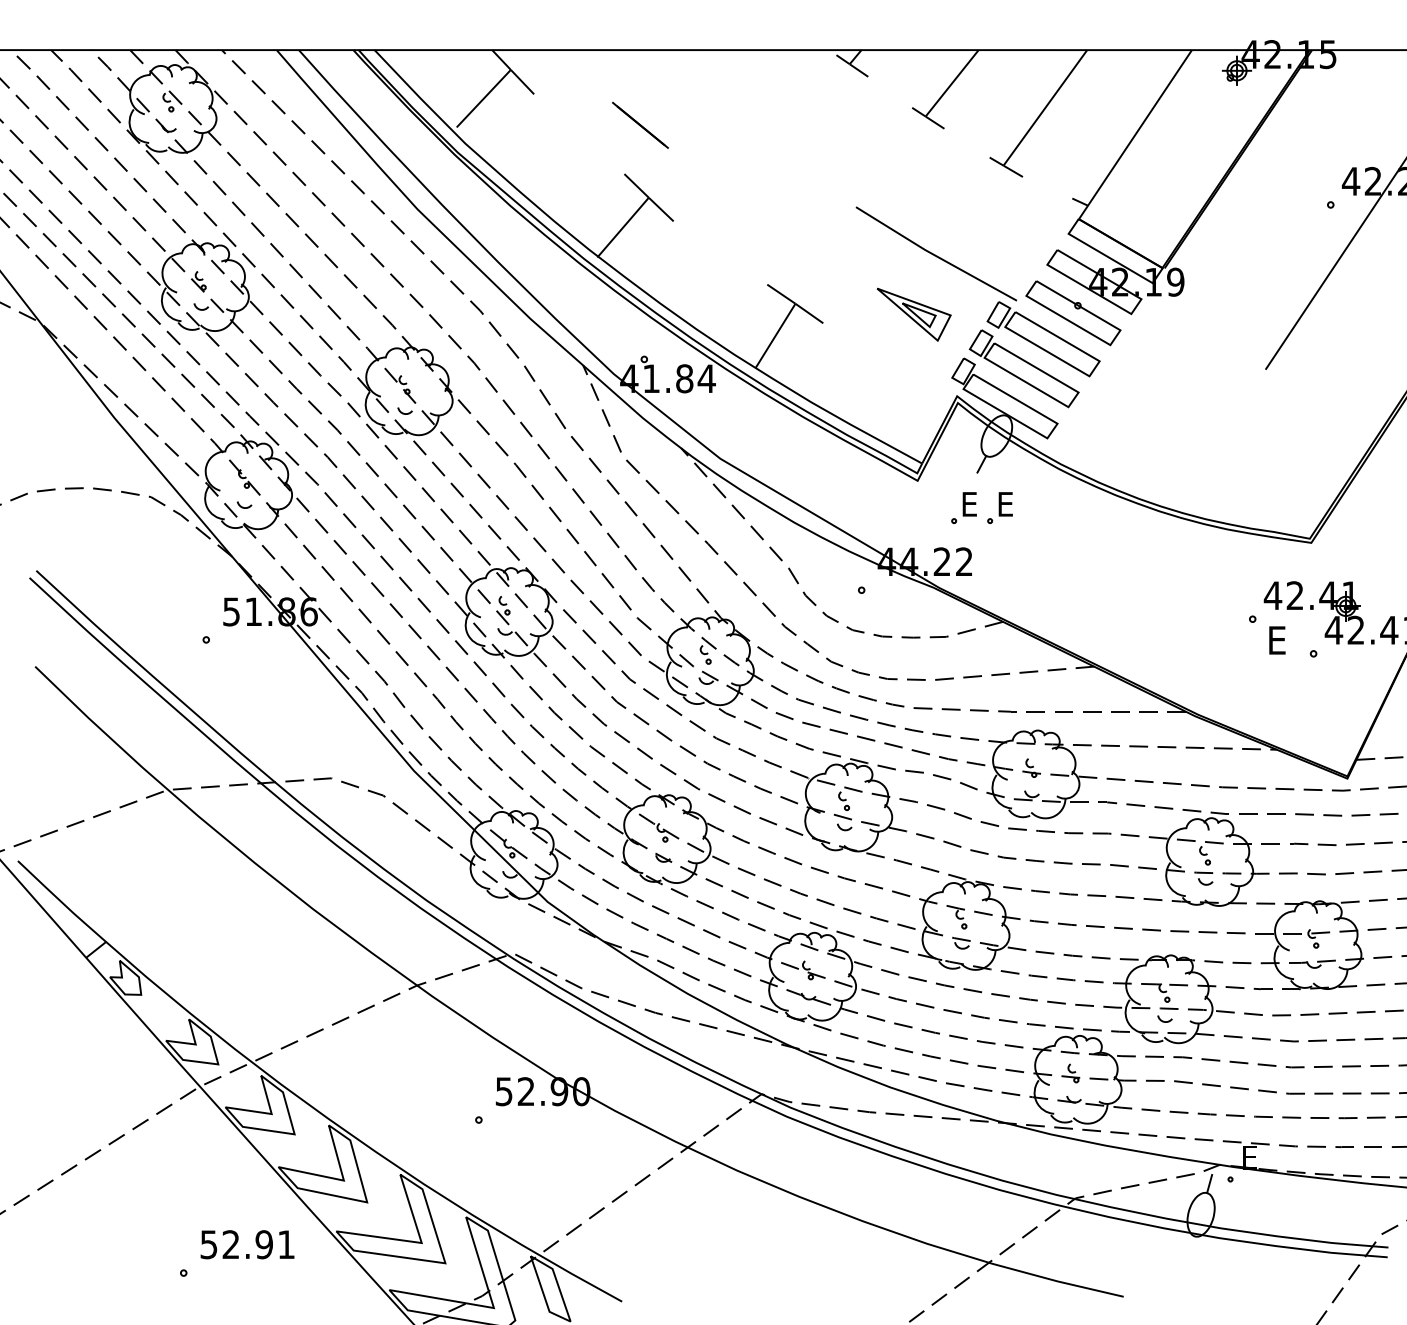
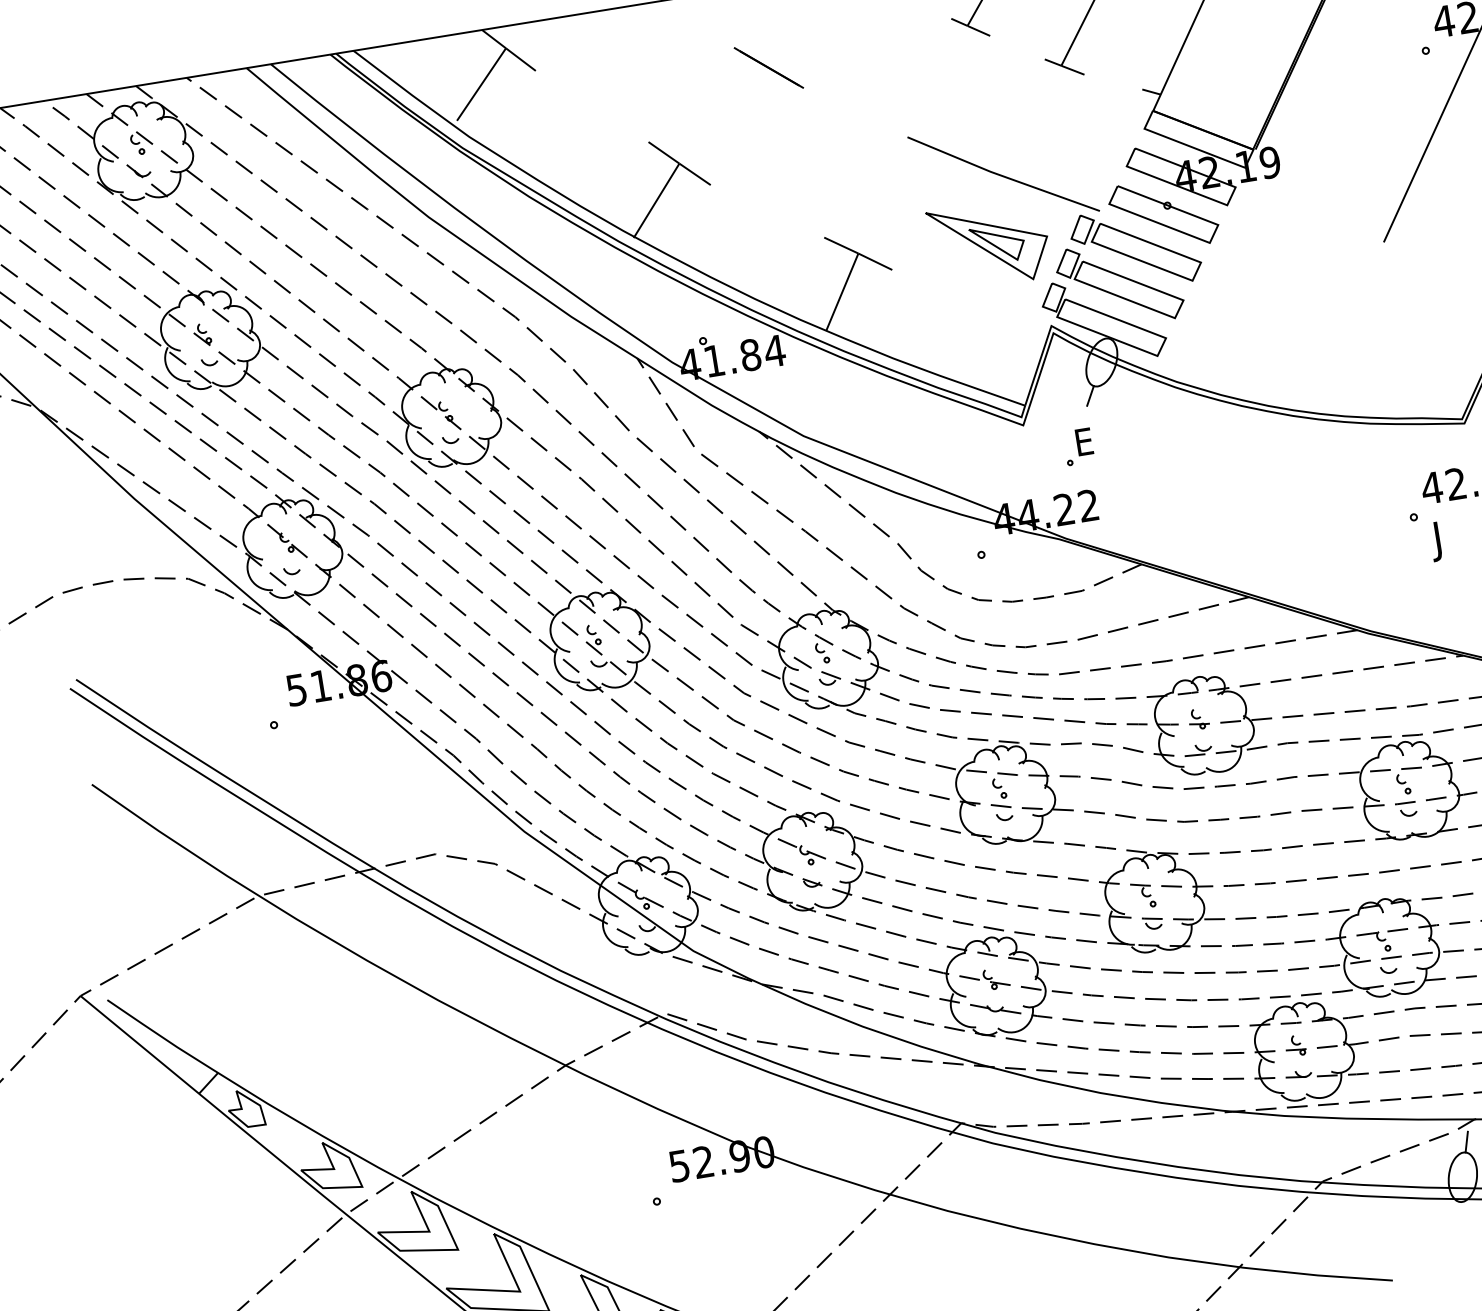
line: (640, 124) -> (768, 67), moved
part: (914, 314) -> (990, 244), size x1.43
part: (999, 507) -> (1117, 440), removed
text: (1274, 644) -> (1442, 541), E -> J

